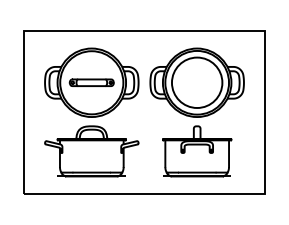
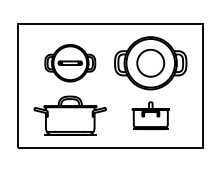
part: (91, 82) -> (70, 63), size x0.7
circle: (196, 82) -> (150, 63), size x0.7
part: (197, 151) -> (150, 115), size x0.7

